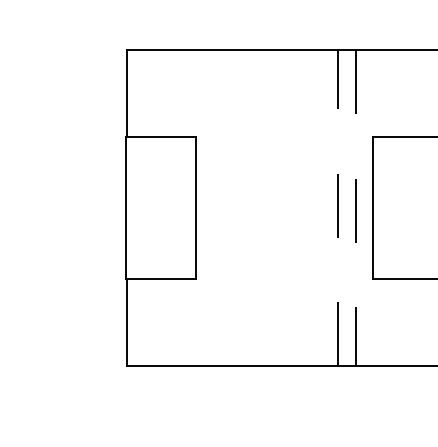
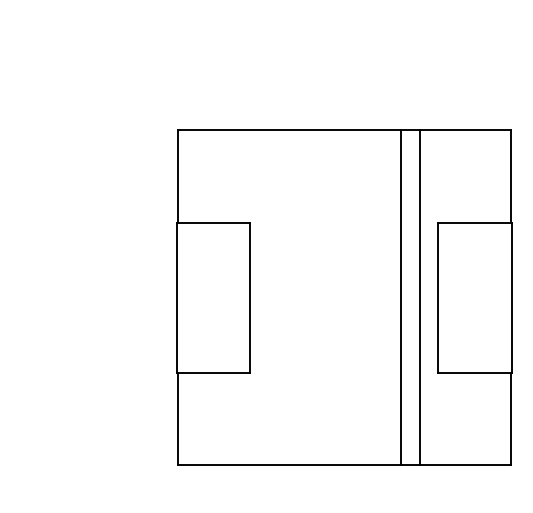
line: (337, 207) -> (400, 297), dashed -> solid
line: (355, 207) -> (419, 297), dashed -> solid

